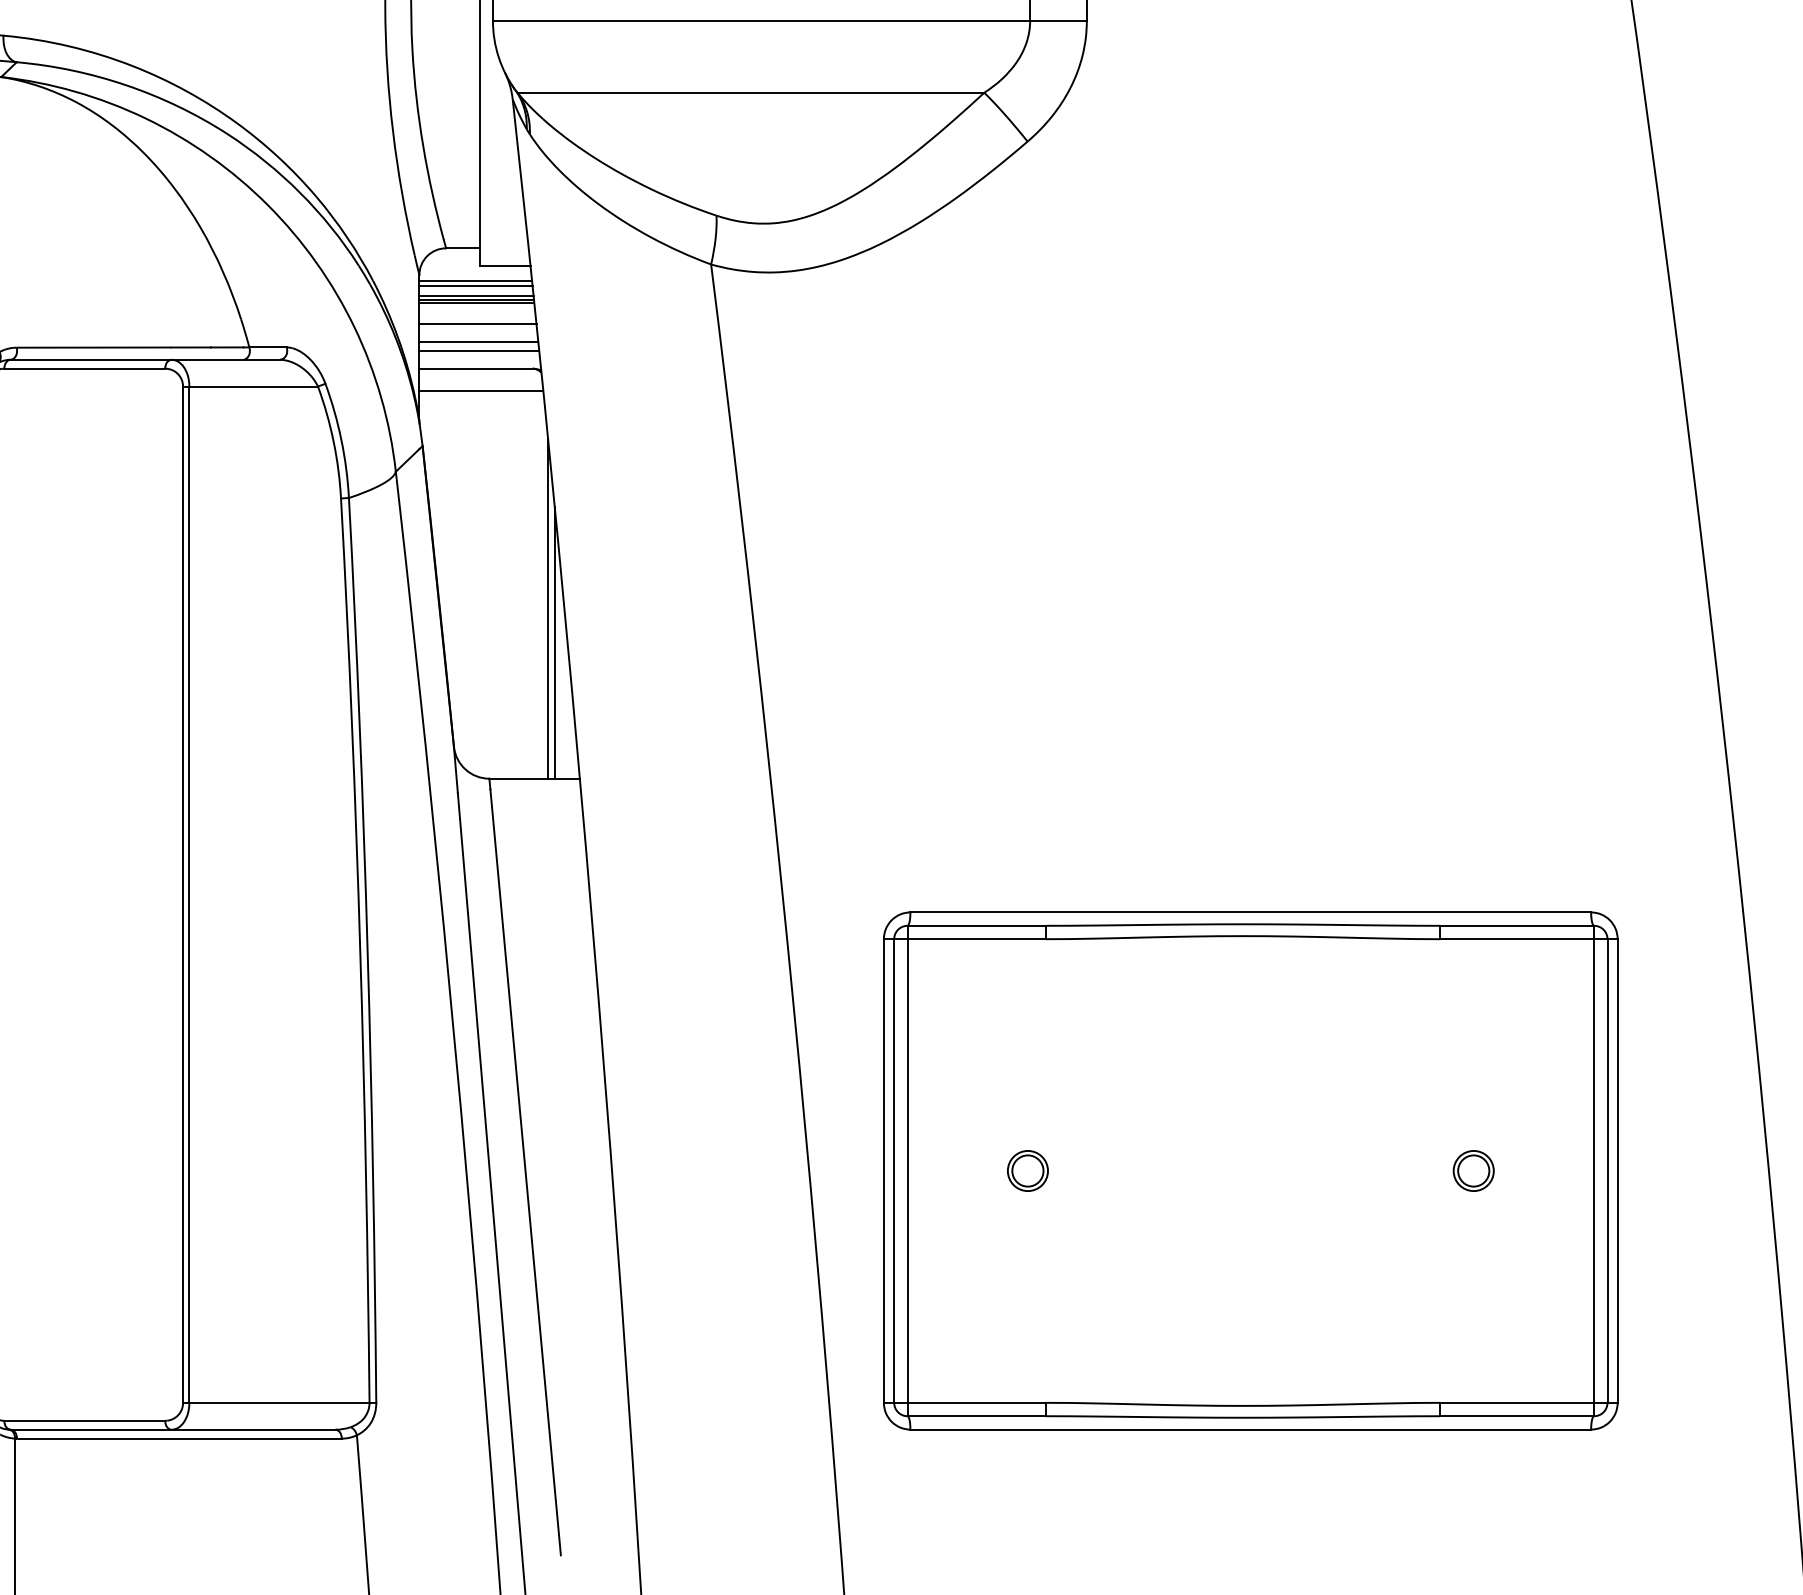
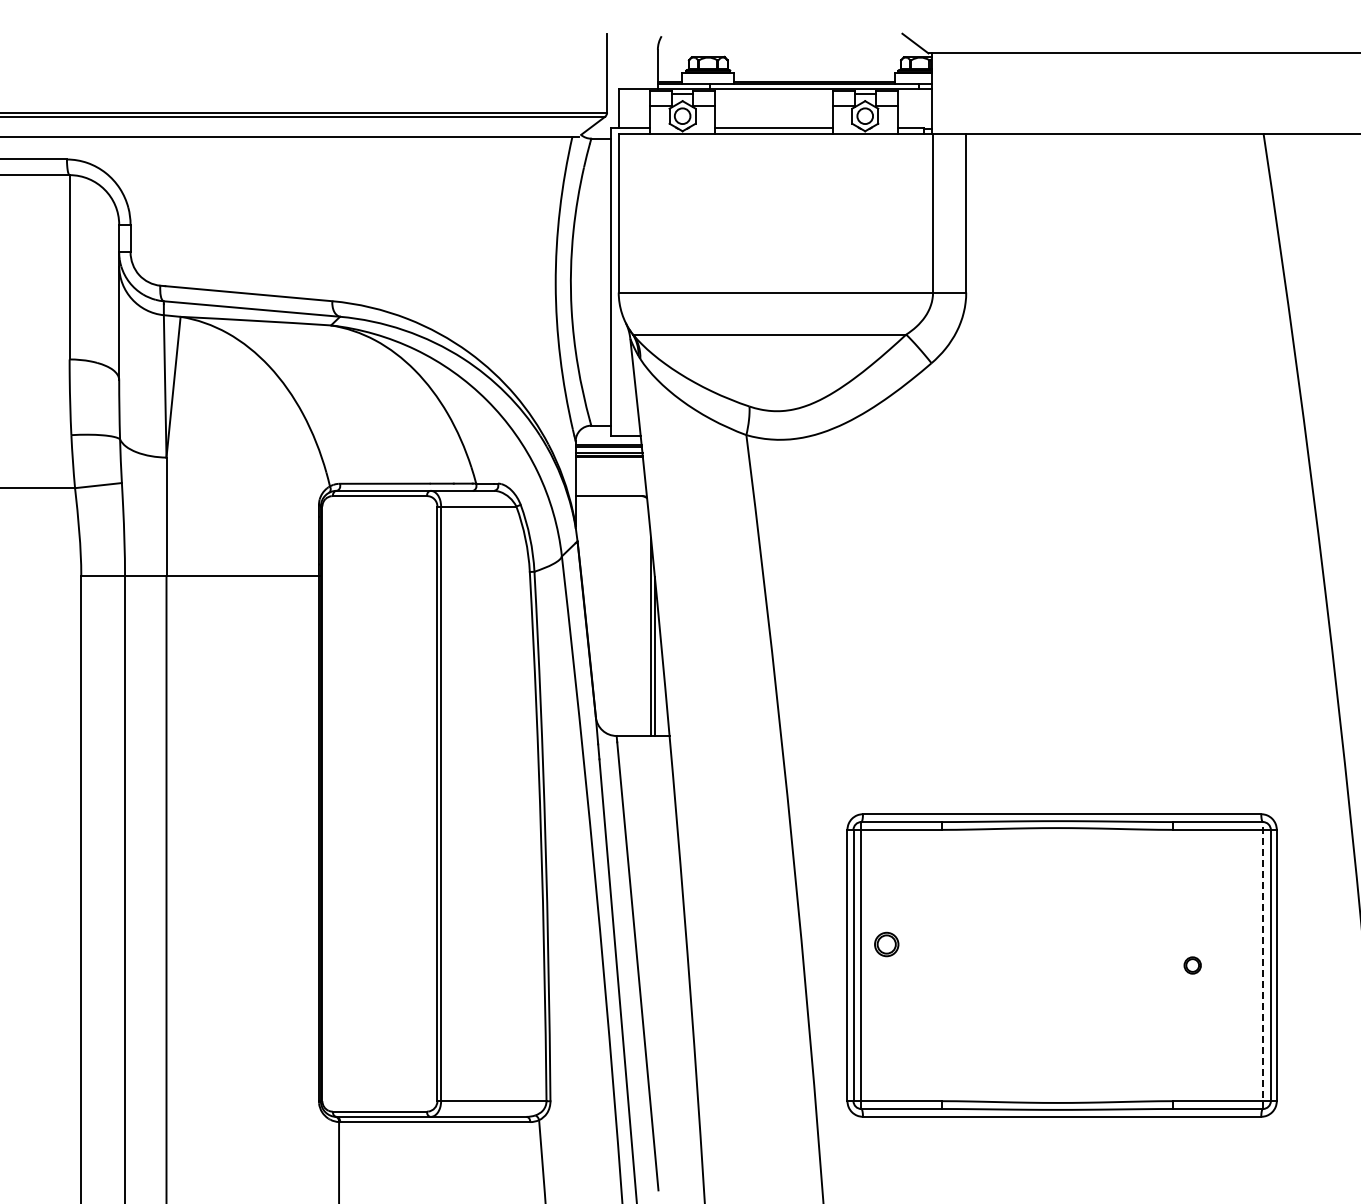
line: (477, 324) -> (609, 470), removed
line: (478, 342) -> (610, 480), removed
line: (478, 350) -> (610, 485), removed
line: (480, 391) -> (611, 509), removed
part: (1027, 1170) -> (886, 944), moved
part: (1473, 1170) -> (1192, 965), size x0.7
line: (1594, 1170) -> (1263, 965), solid -> dashed

